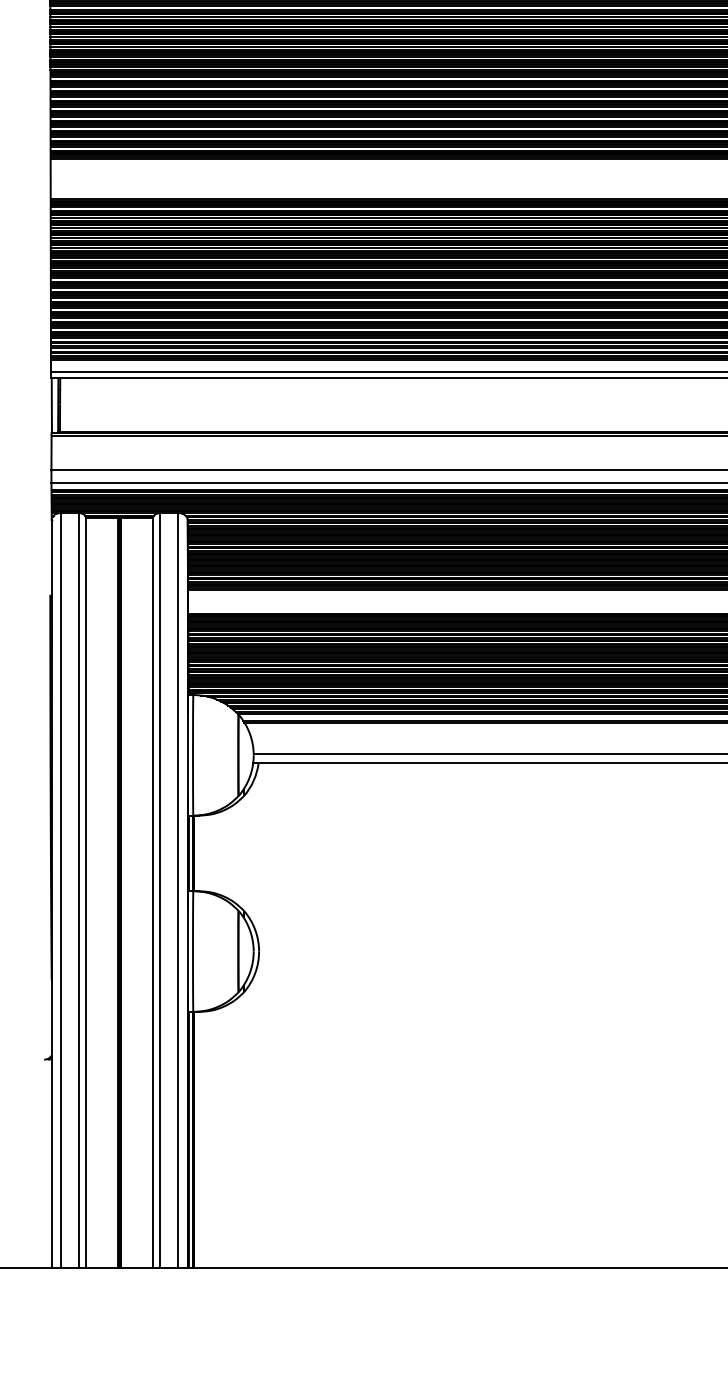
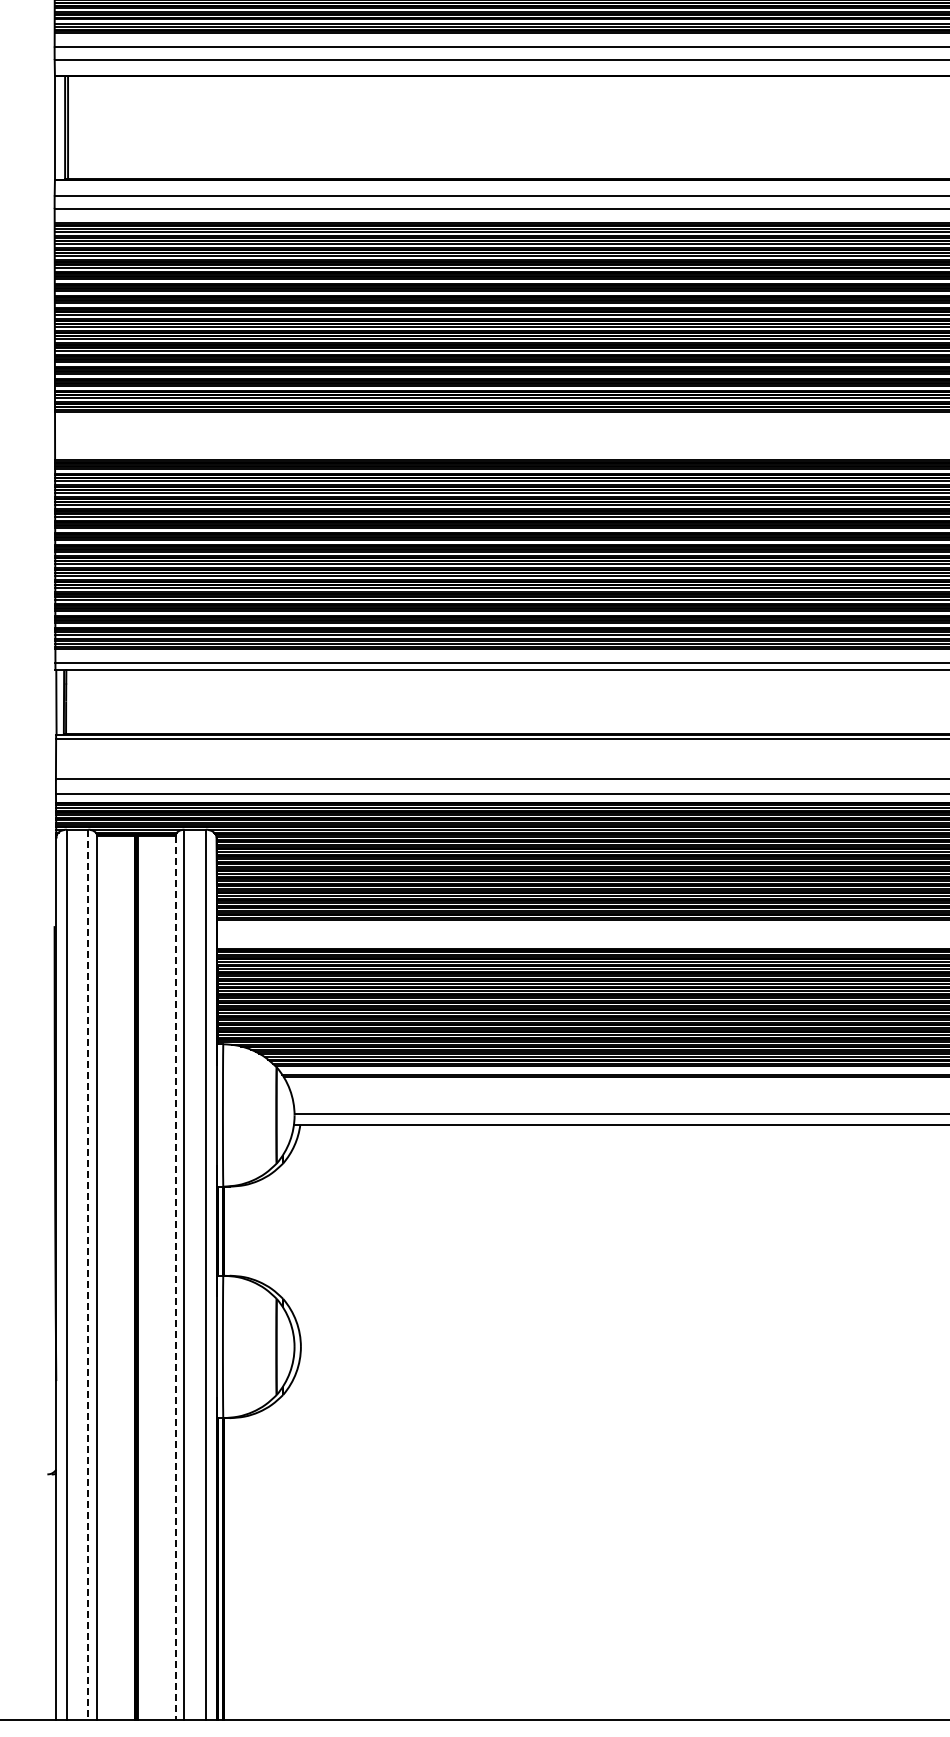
line: (79, 891) -> (88, 1275), solid -> dashed
line: (152, 893) -> (175, 1278), solid -> dashed

